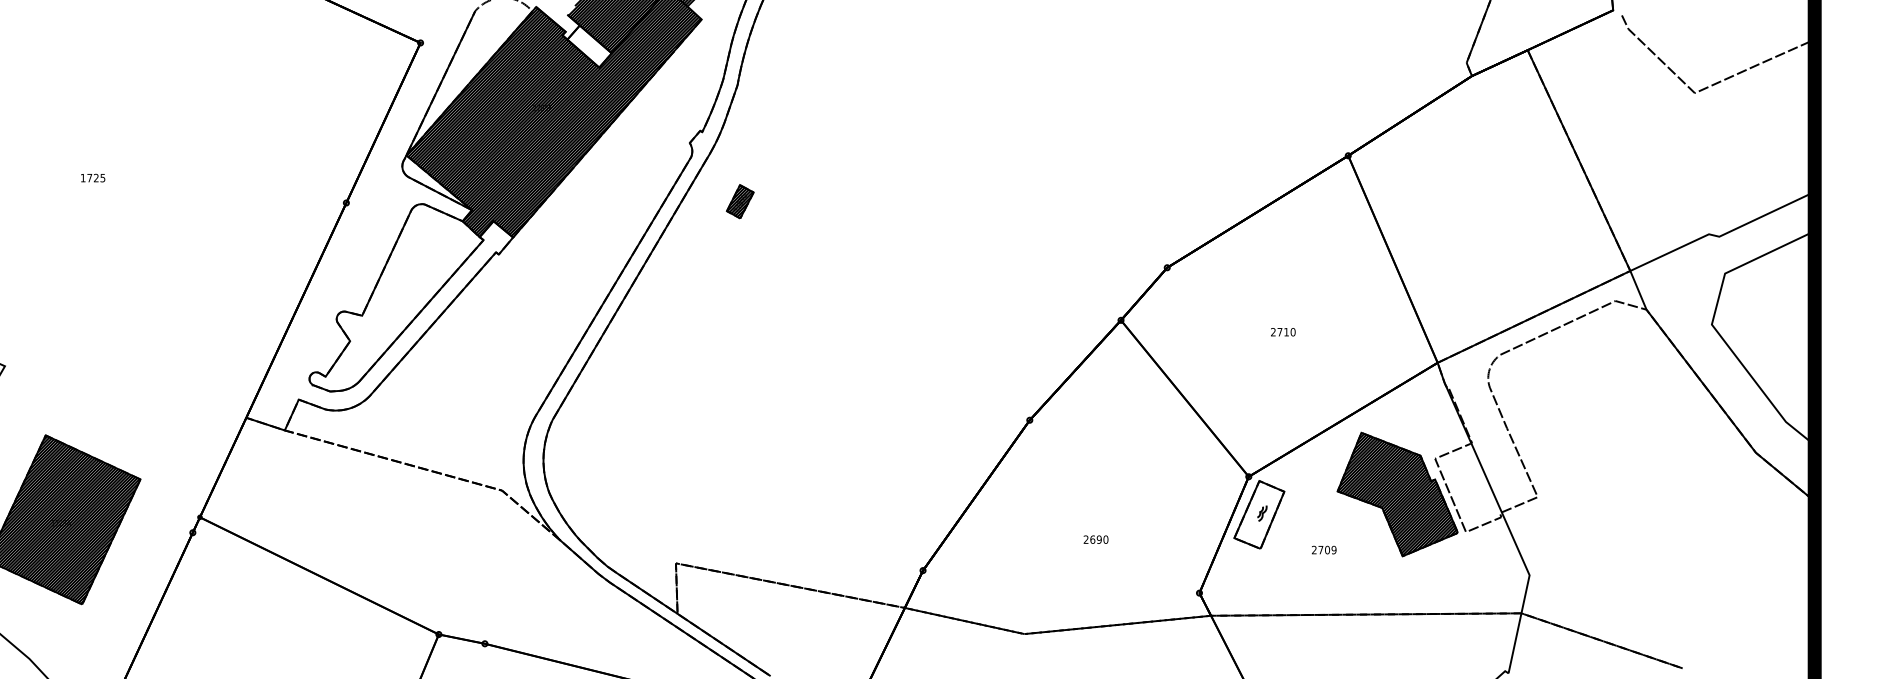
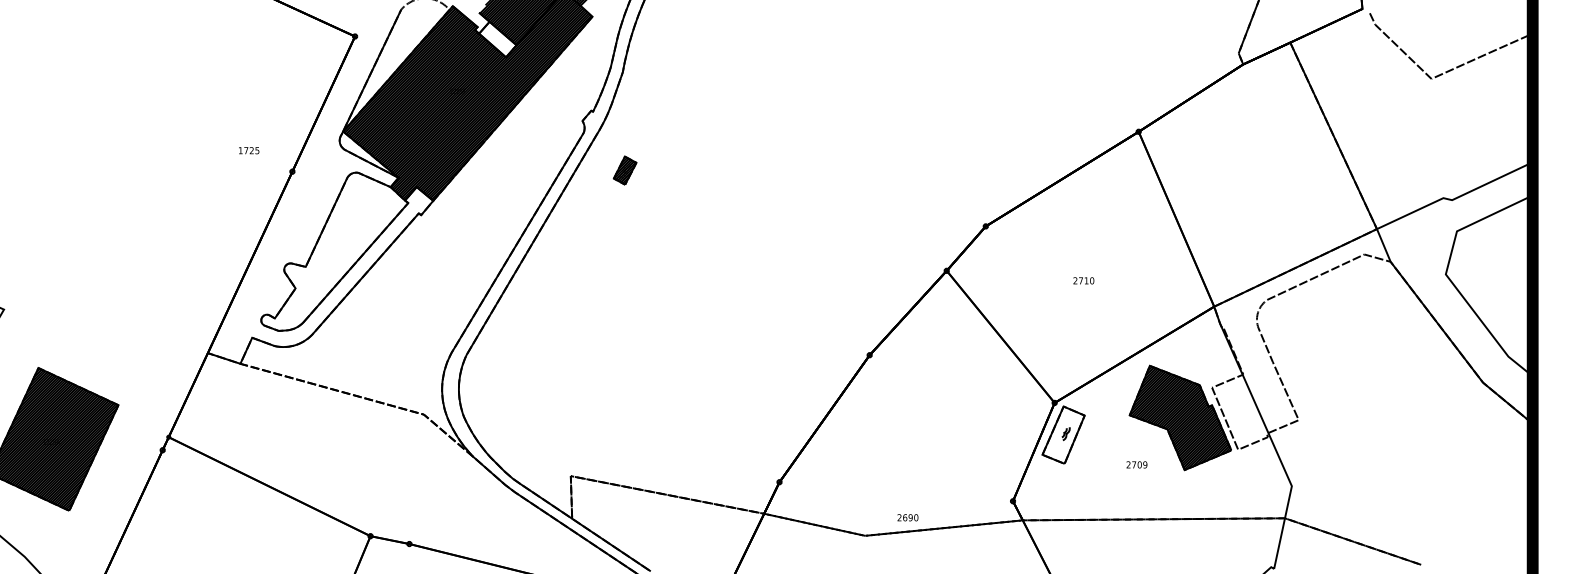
text: (93, 177) -> (249, 150), moved
text: (1095, 539) -> (907, 517), moved
text: (1324, 549) -> (1137, 464), moved

